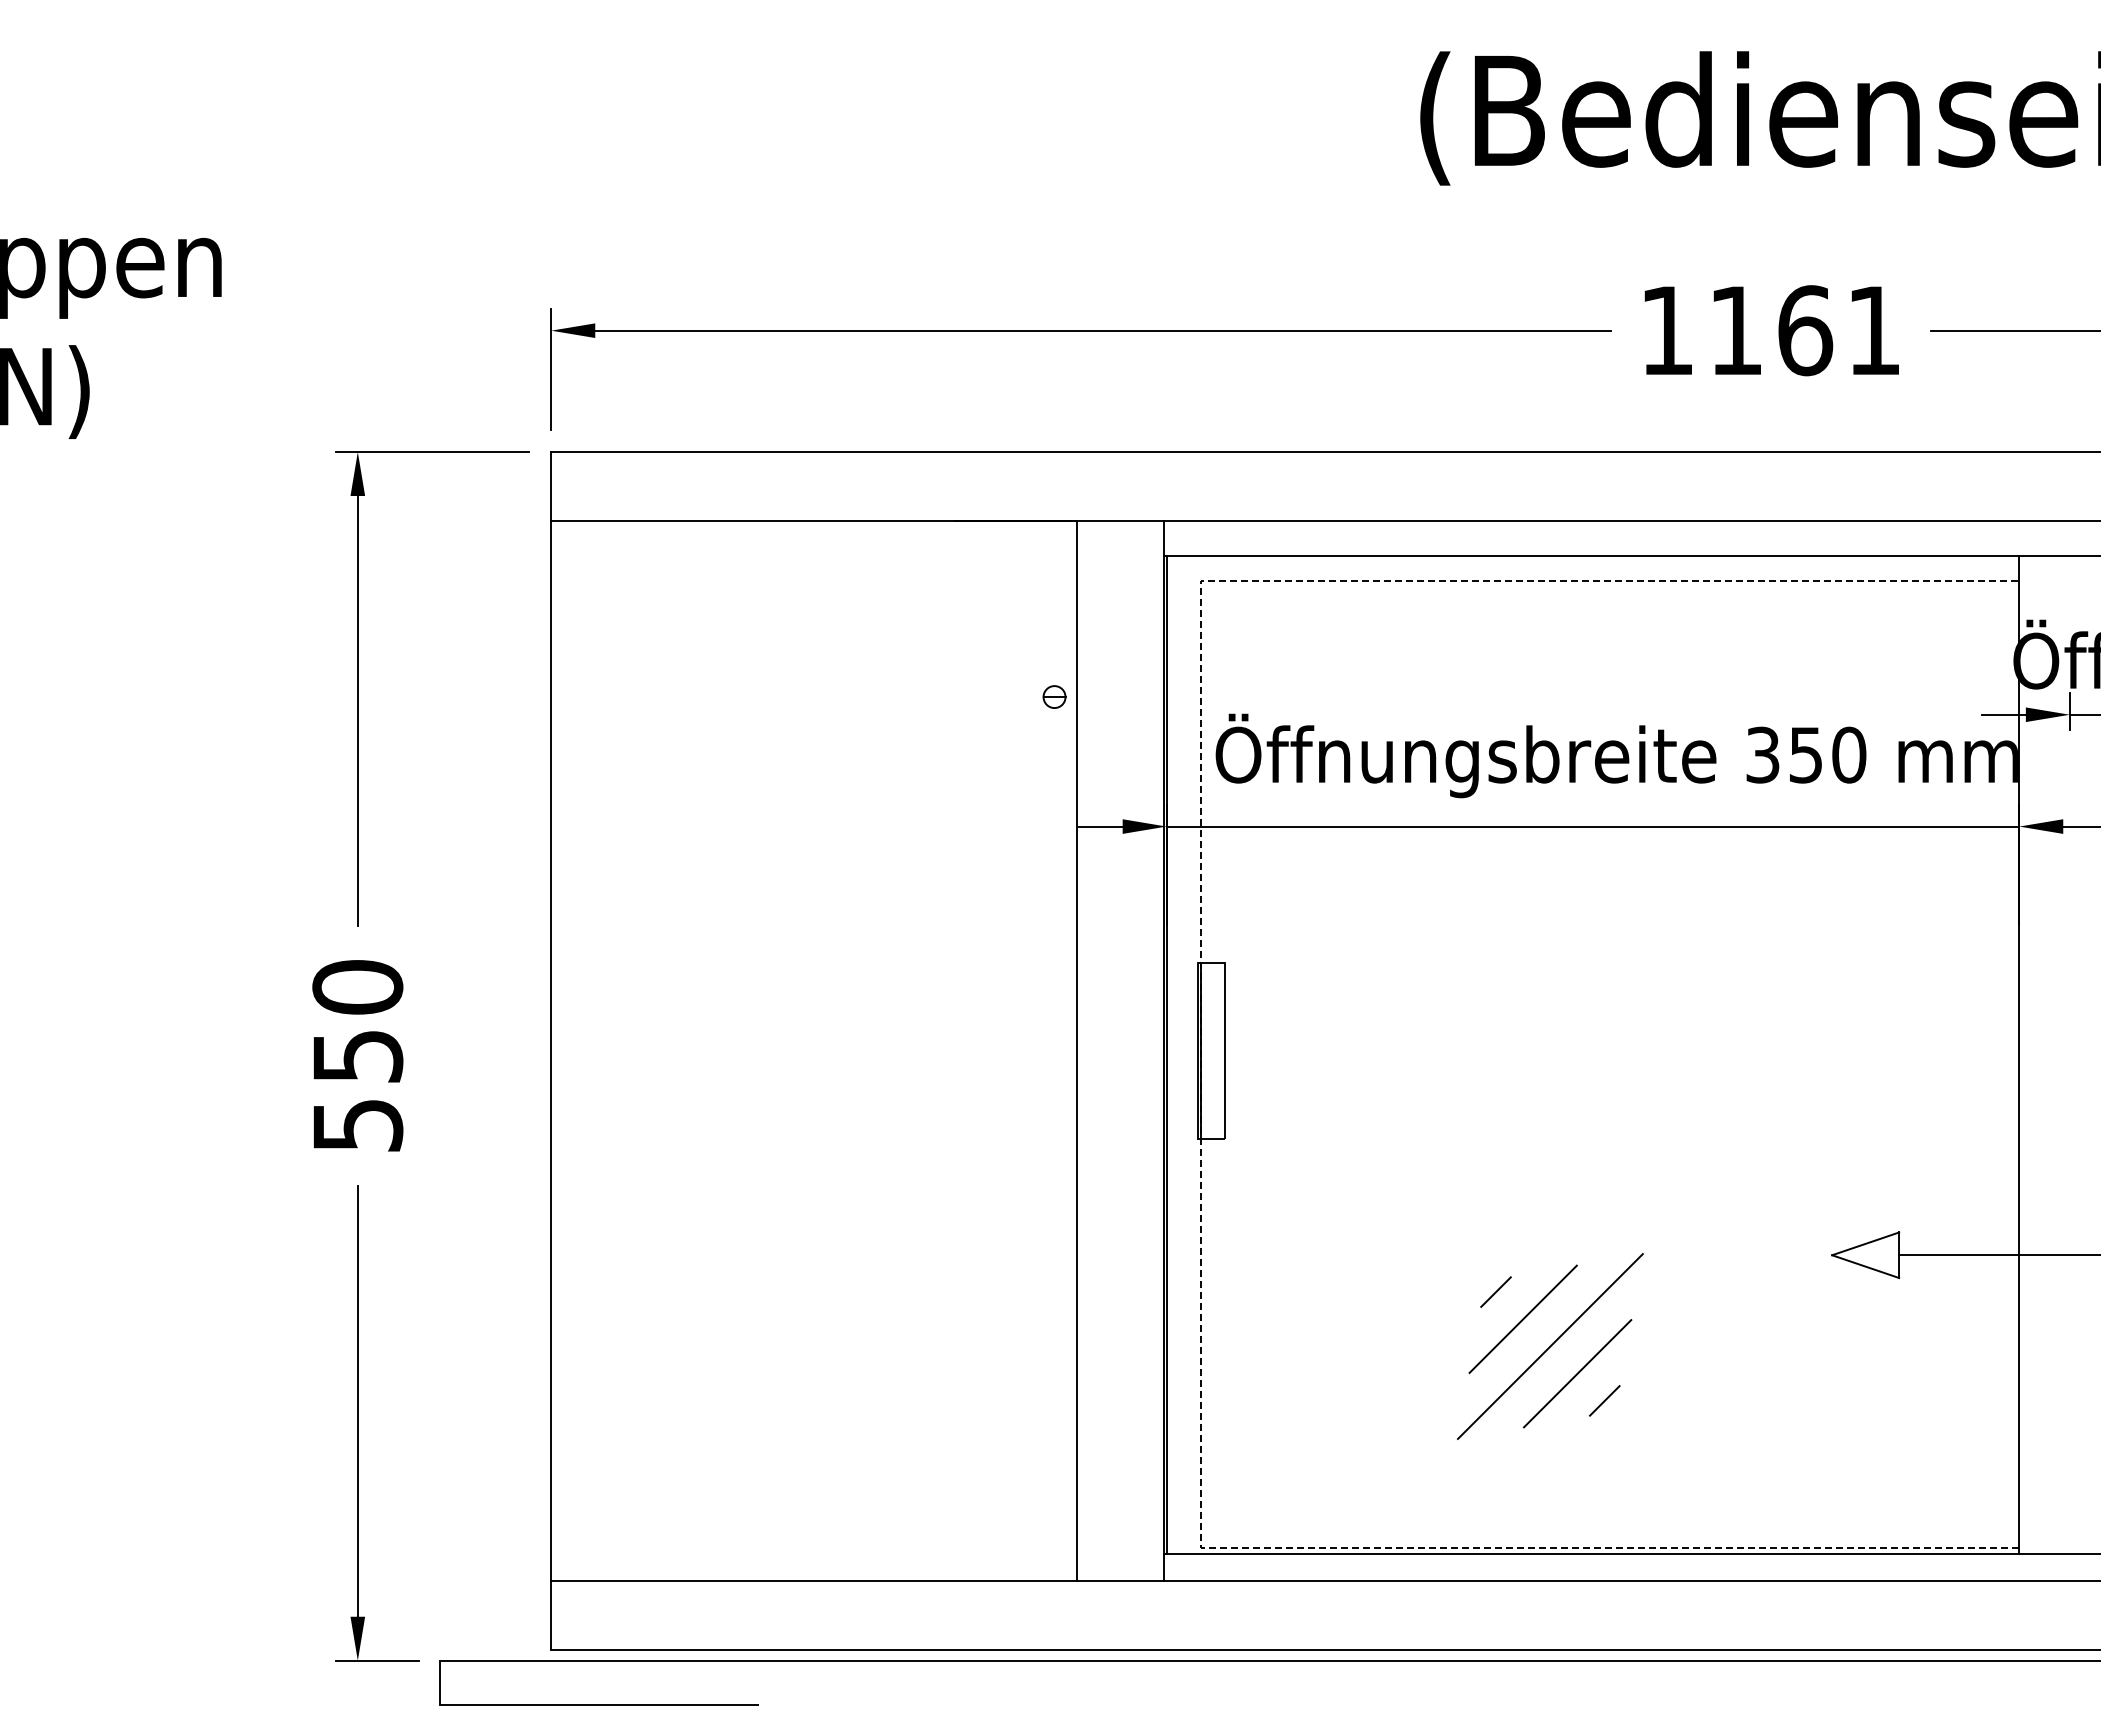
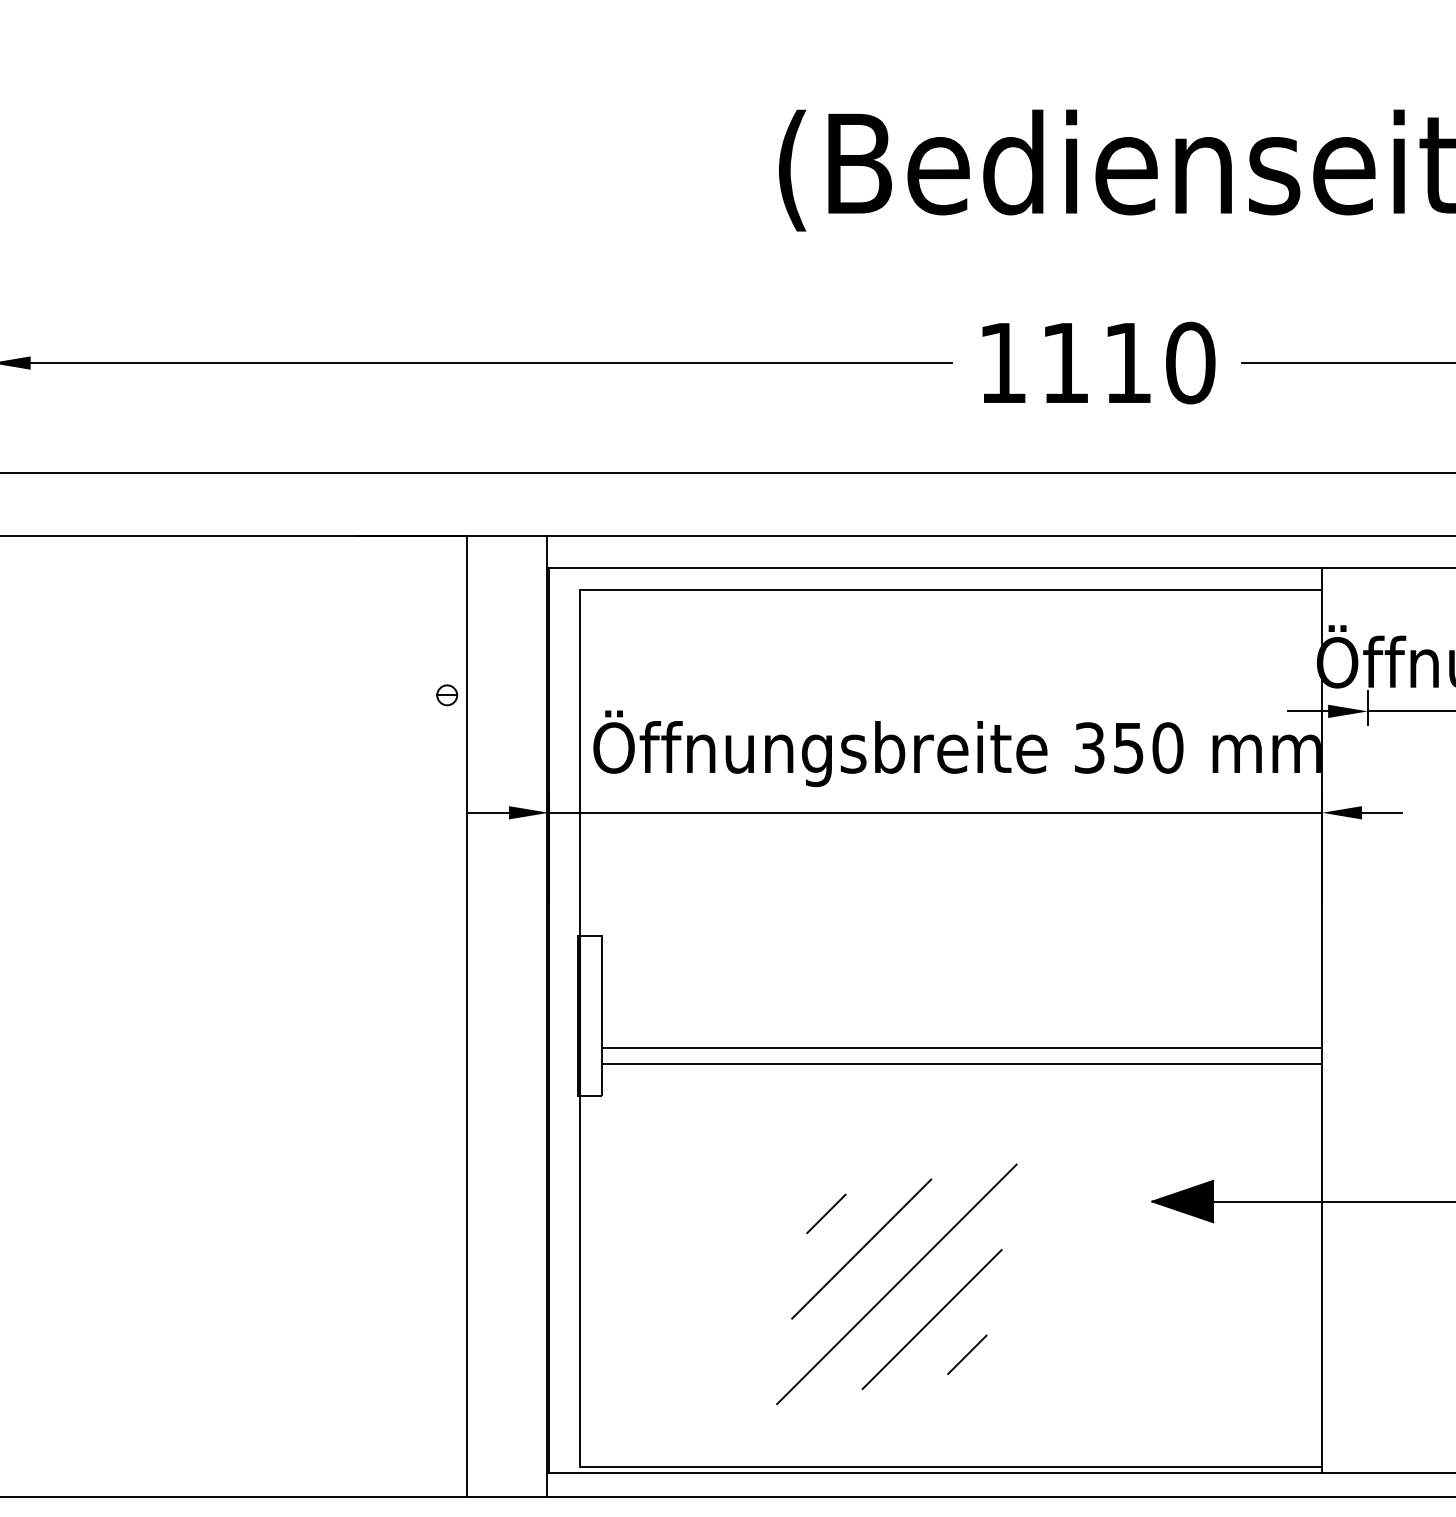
text: (1839, 330) -> (1159, 362), 1161 -> 1110
line: (1200, 1063) -> (579, 1027), dashed -> solid
line: (1621, 1086) -> (961, 1048), added
line: (1621, 1103) -> (961, 1063), added
fill: (1865, 1255) -> (1182, 1201), added
part: (1550, 1346) -> (897, 1284), size x1.43

